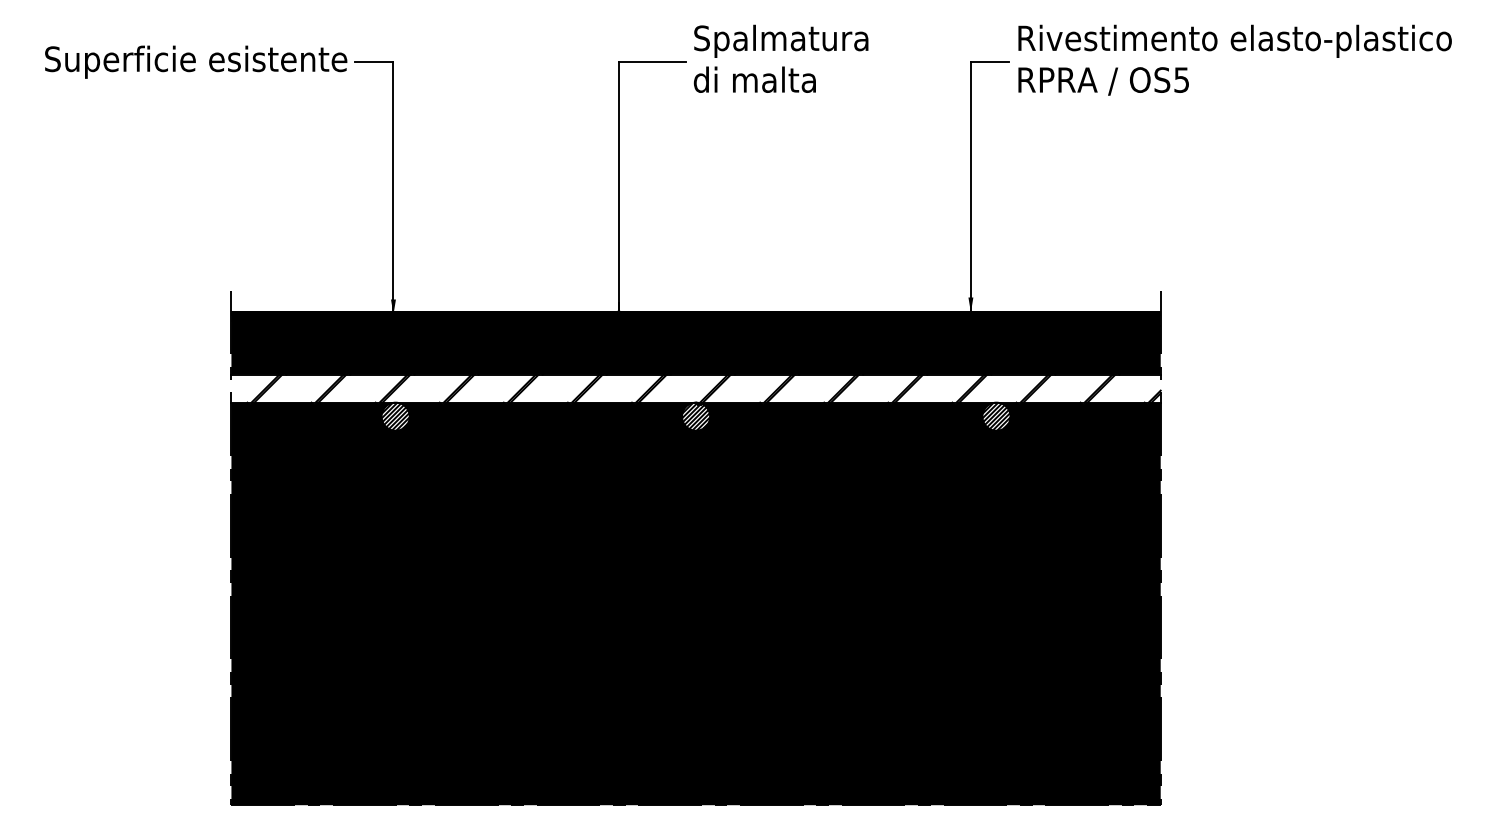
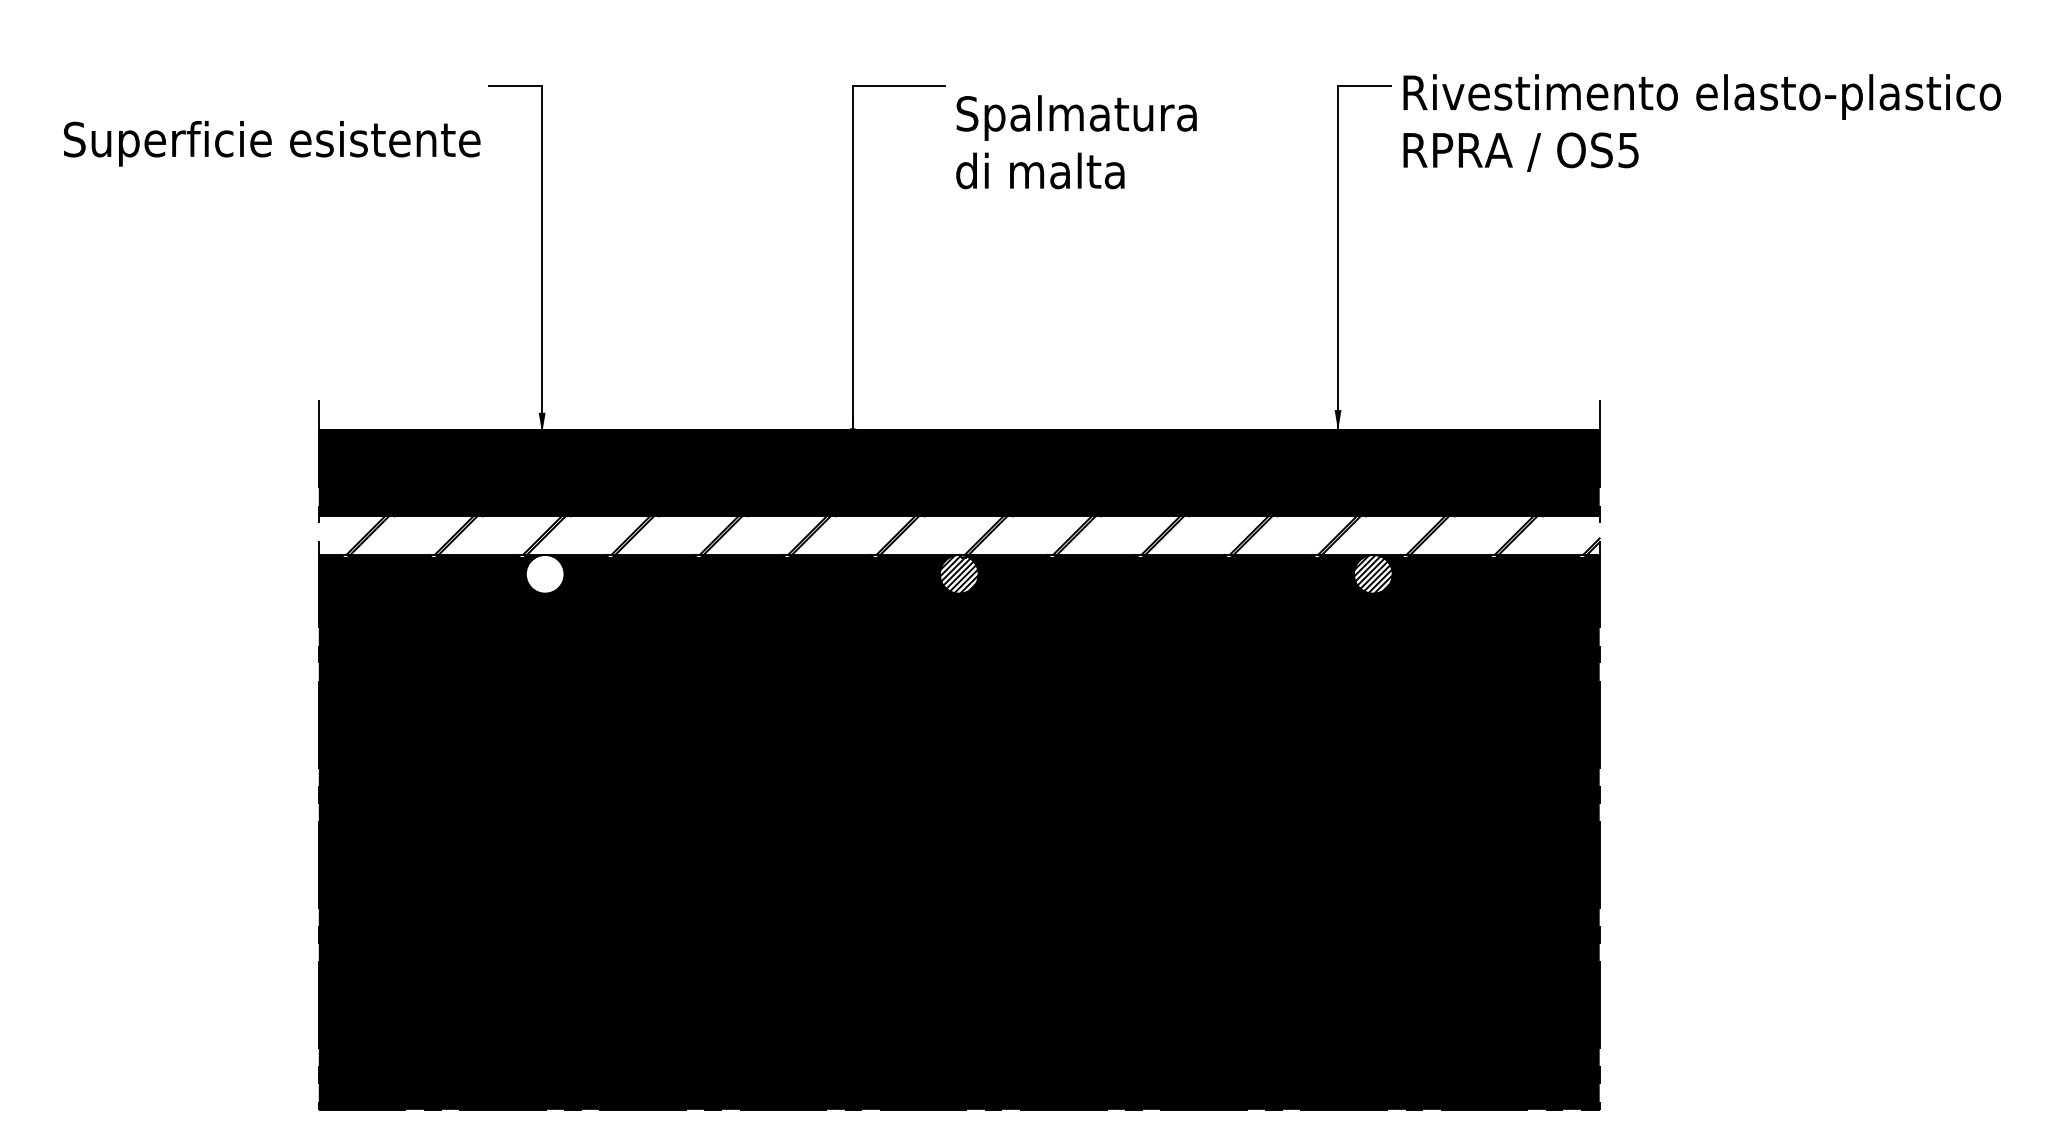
text: (781, 59) -> (1076, 142), moved
text: (1234, 59) -> (1701, 122), moved
text: (196, 62) -> (272, 143), moved
hatch: (395, 416) -> (544, 574), removed

